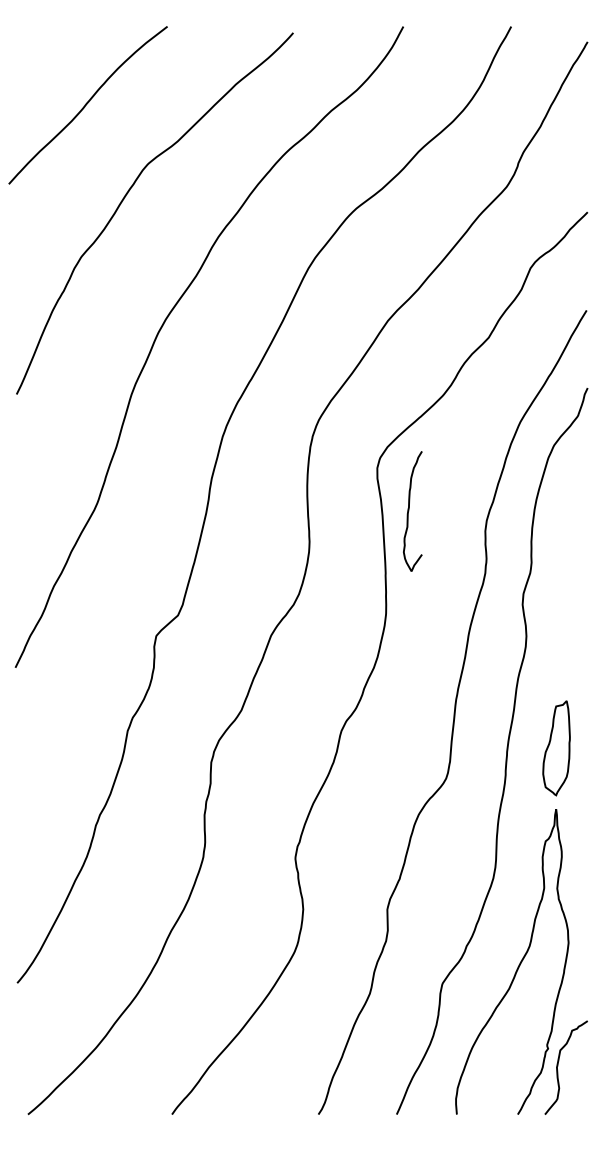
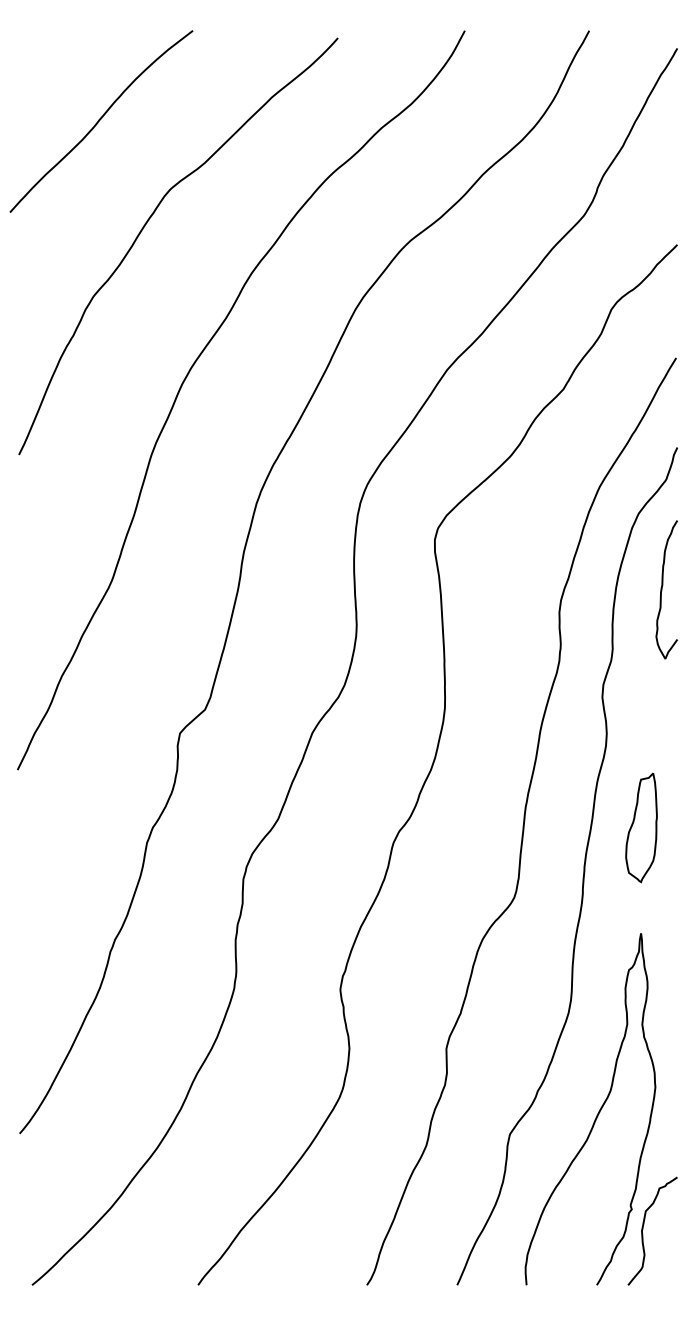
curve: (409, 511) -> (662, 589), moved
part: (556, 747) -> (641, 827), moved

